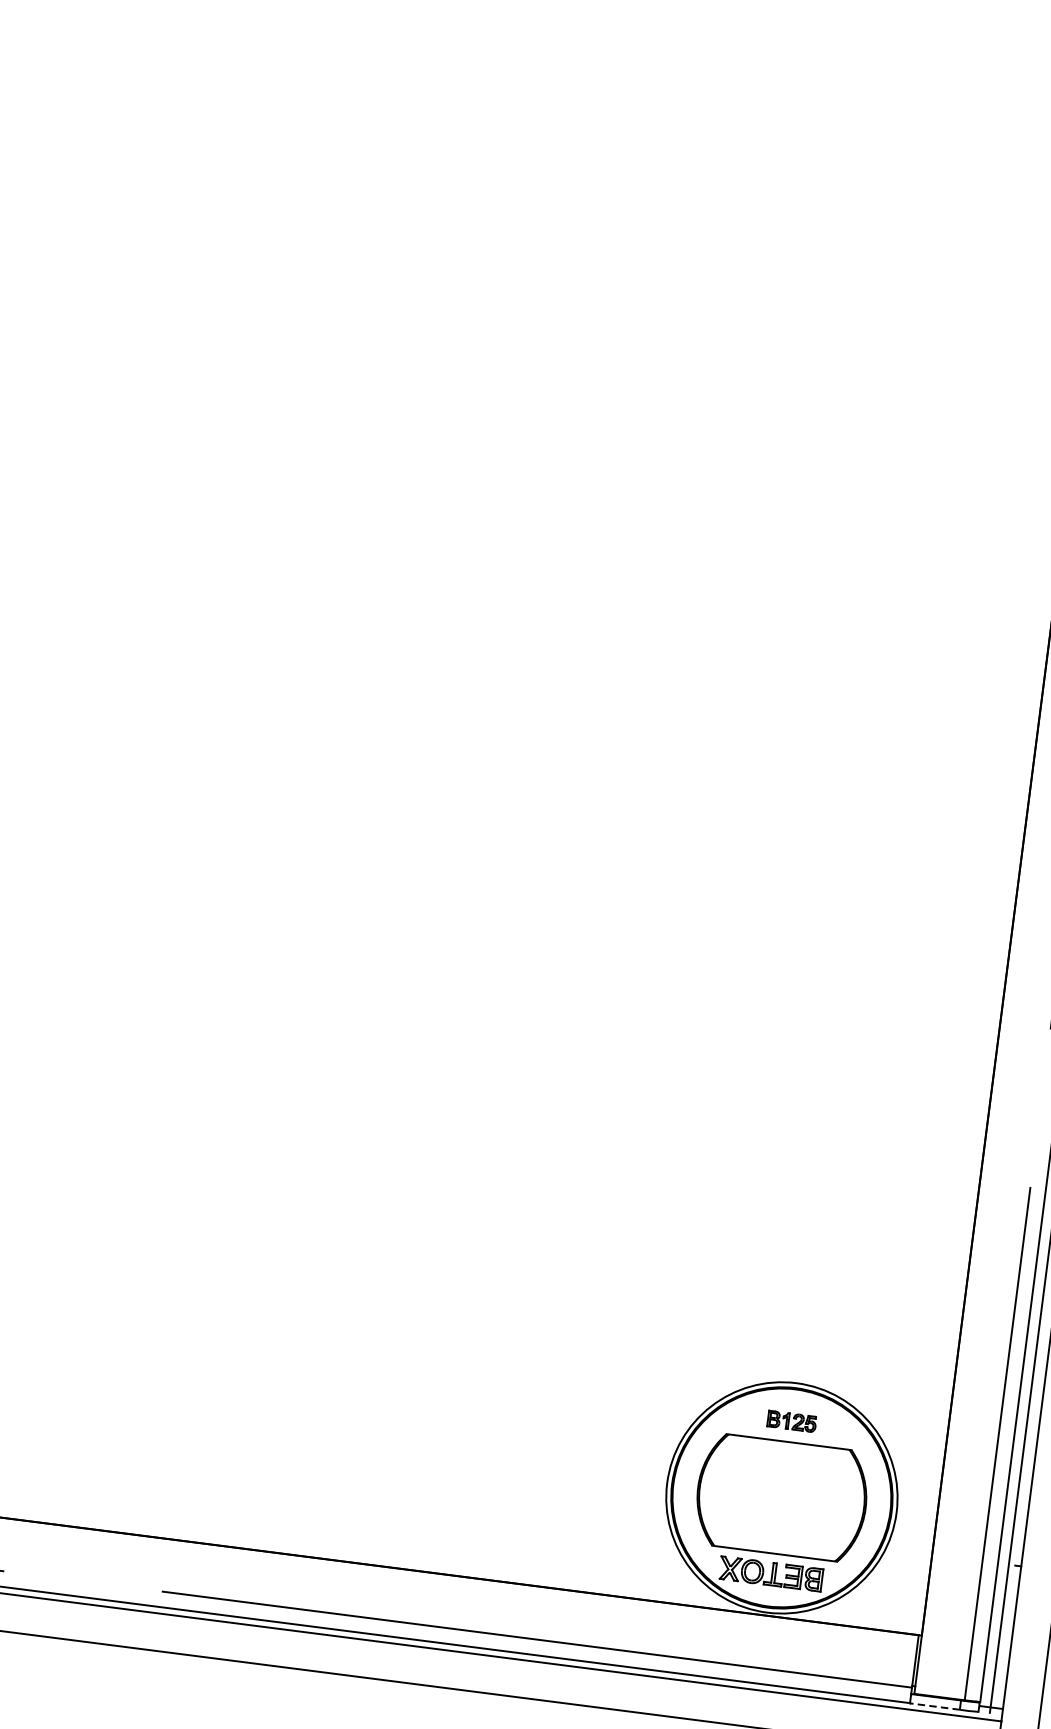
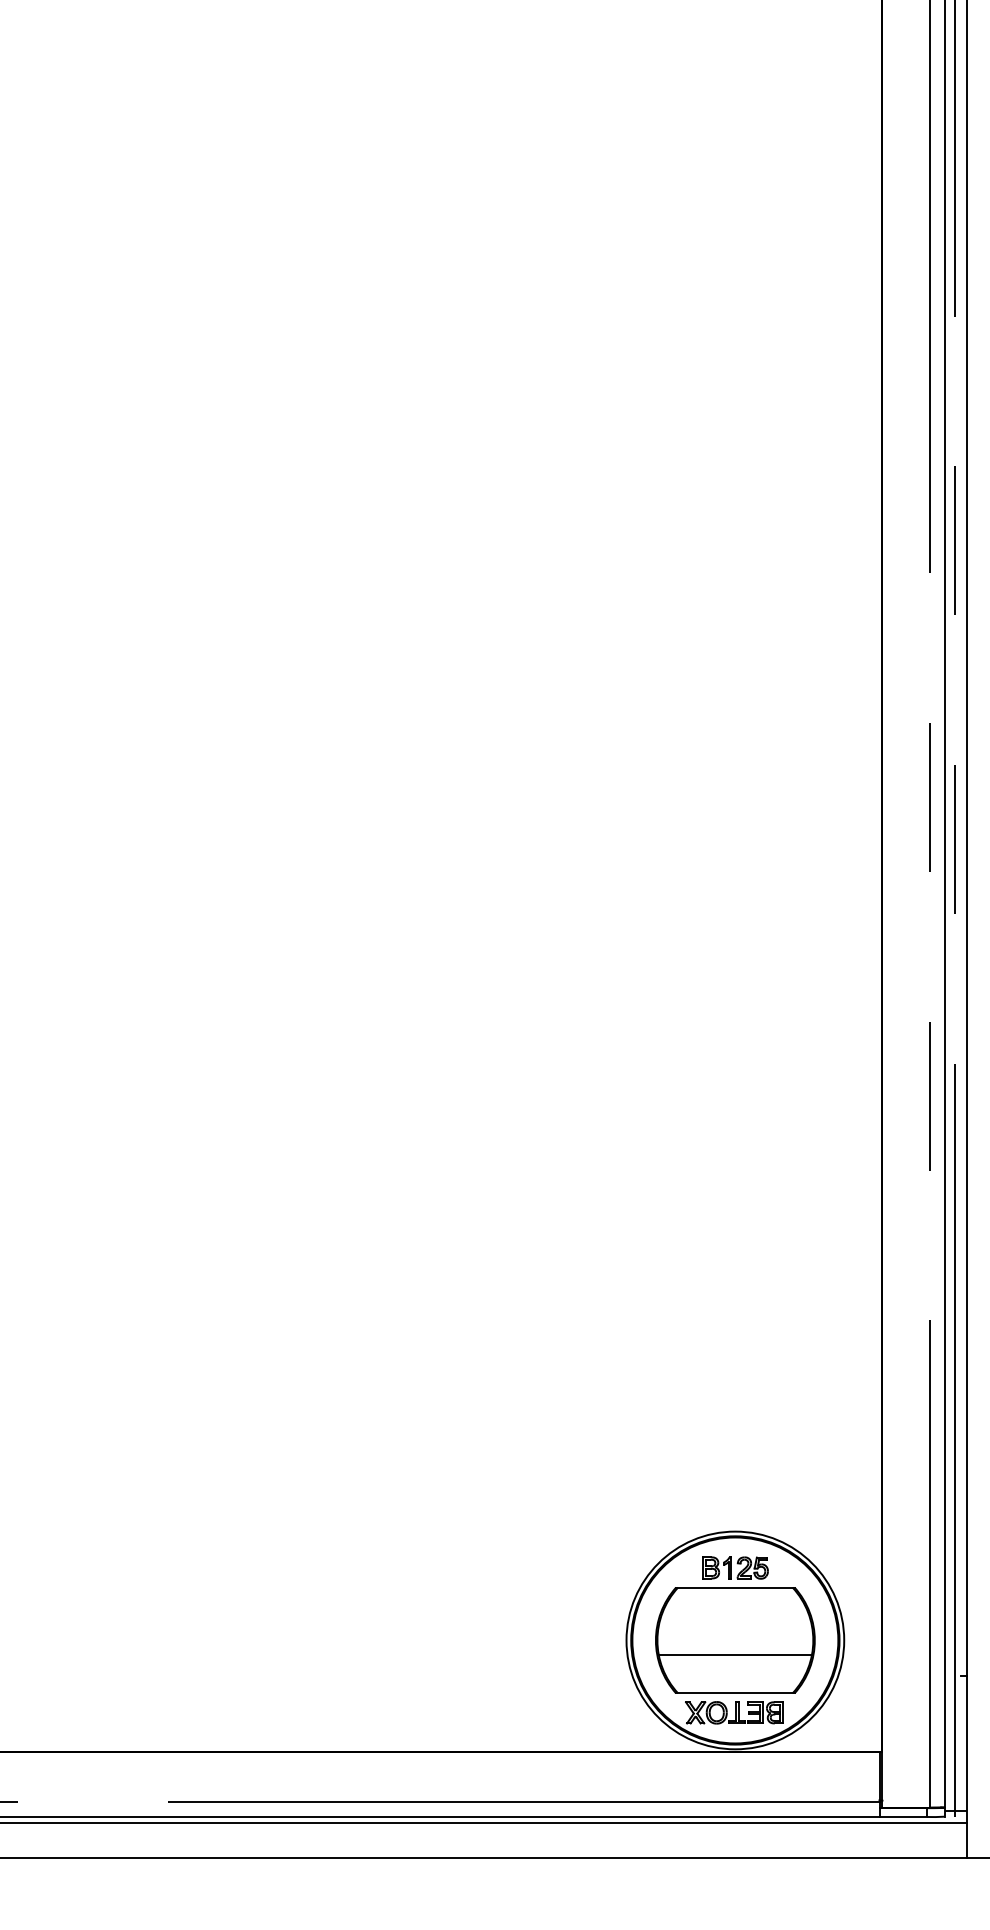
part: (791, 1421) -> (735, 1567), size x1.43
line: (778, 1513) -> (734, 1655), added
line: (935, 1706) -> (903, 1816), dashed -> solid

